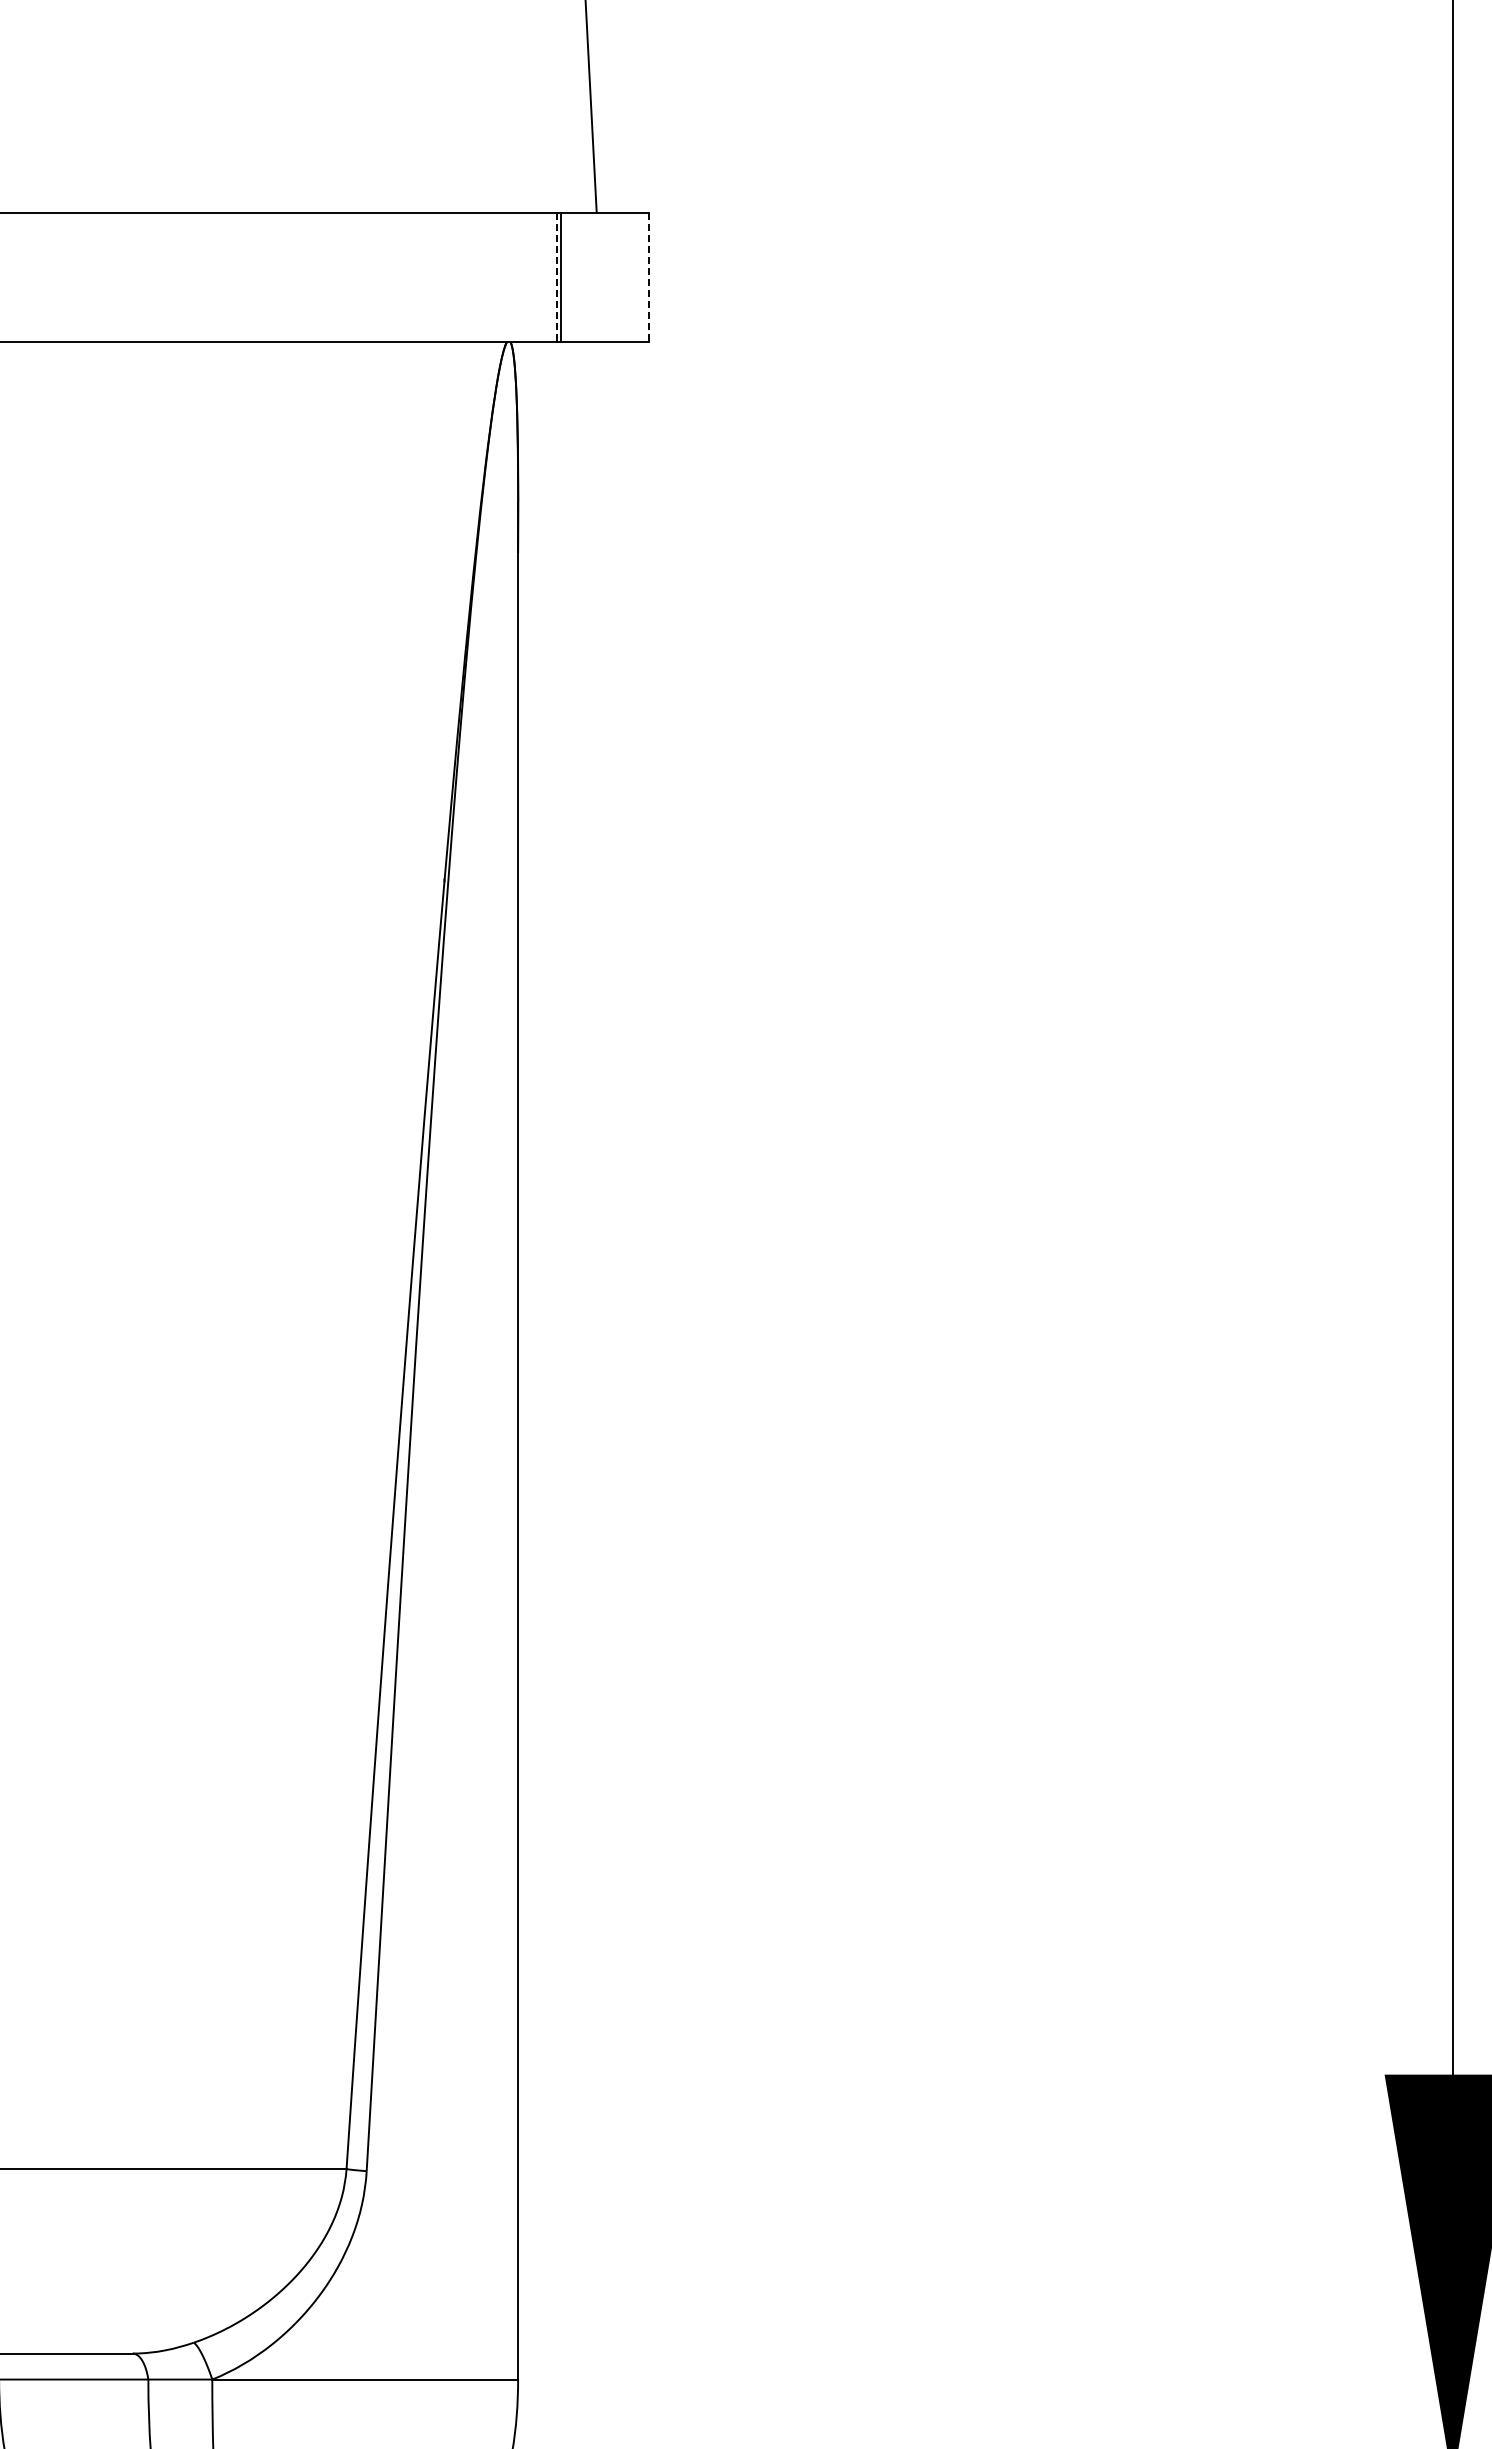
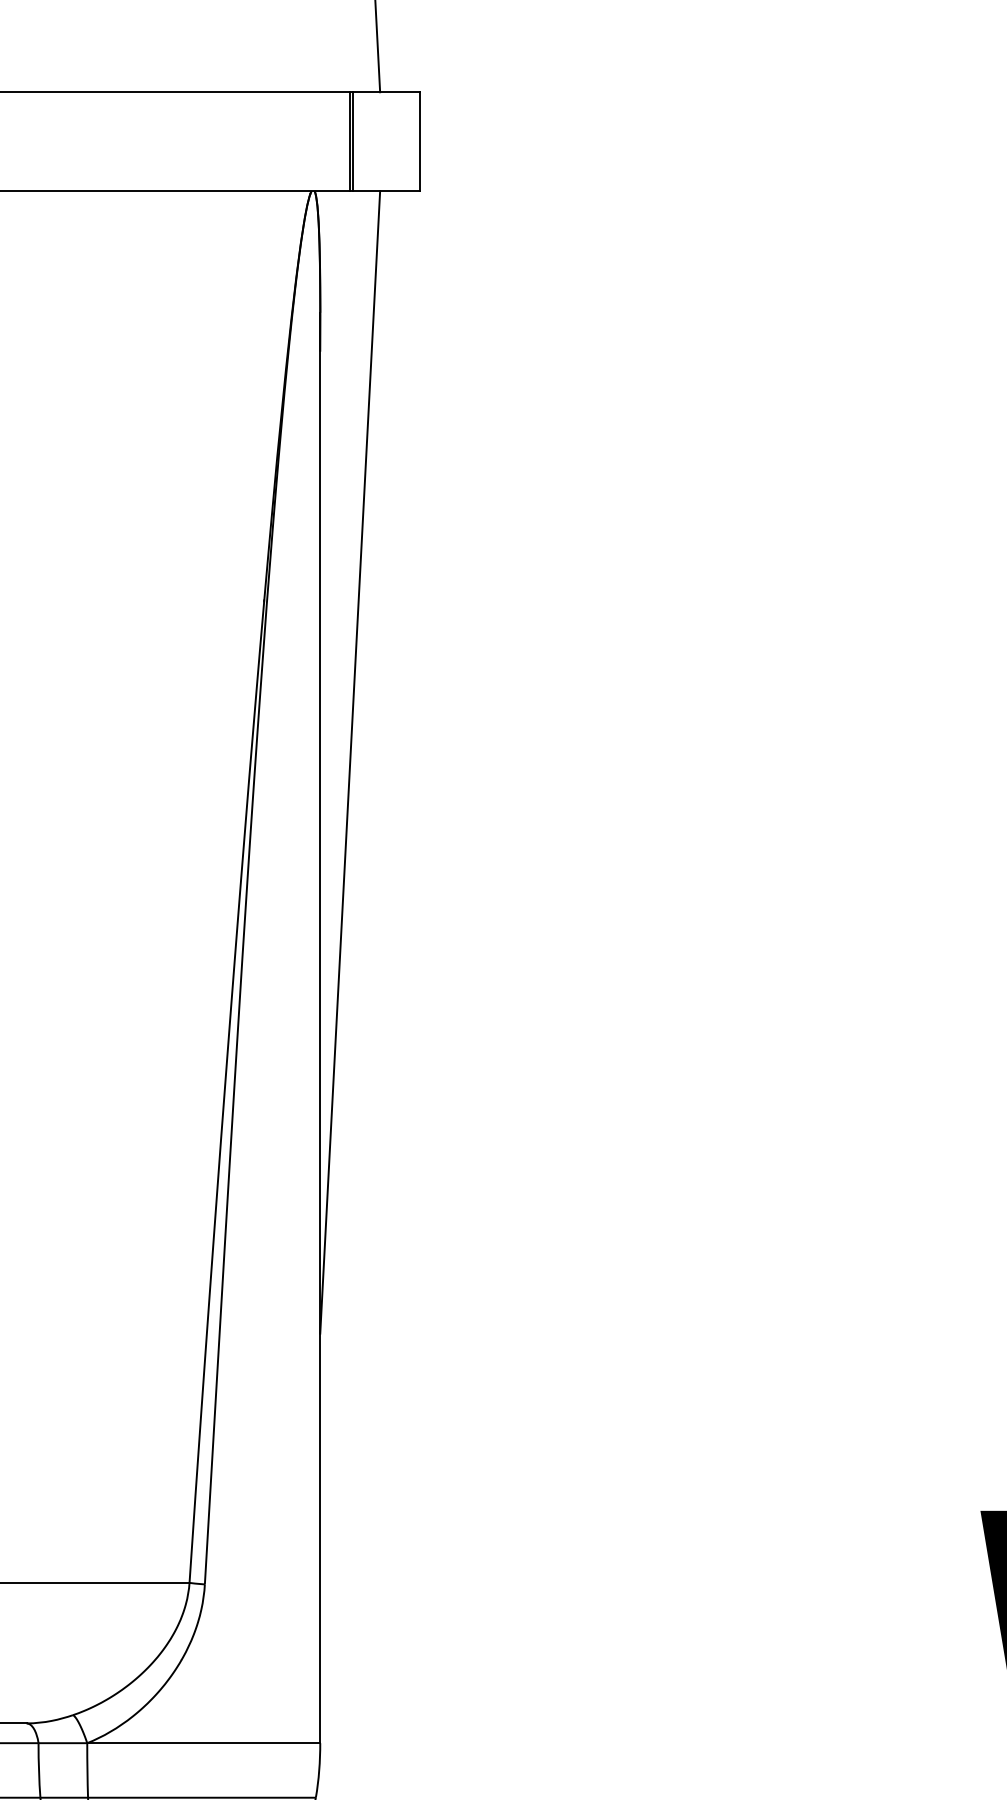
line: (556, 277) -> (349, 141), dashed -> solid
line: (648, 277) -> (419, 141), dashed -> solid
line: (557, 1092) -> (350, 762), added

